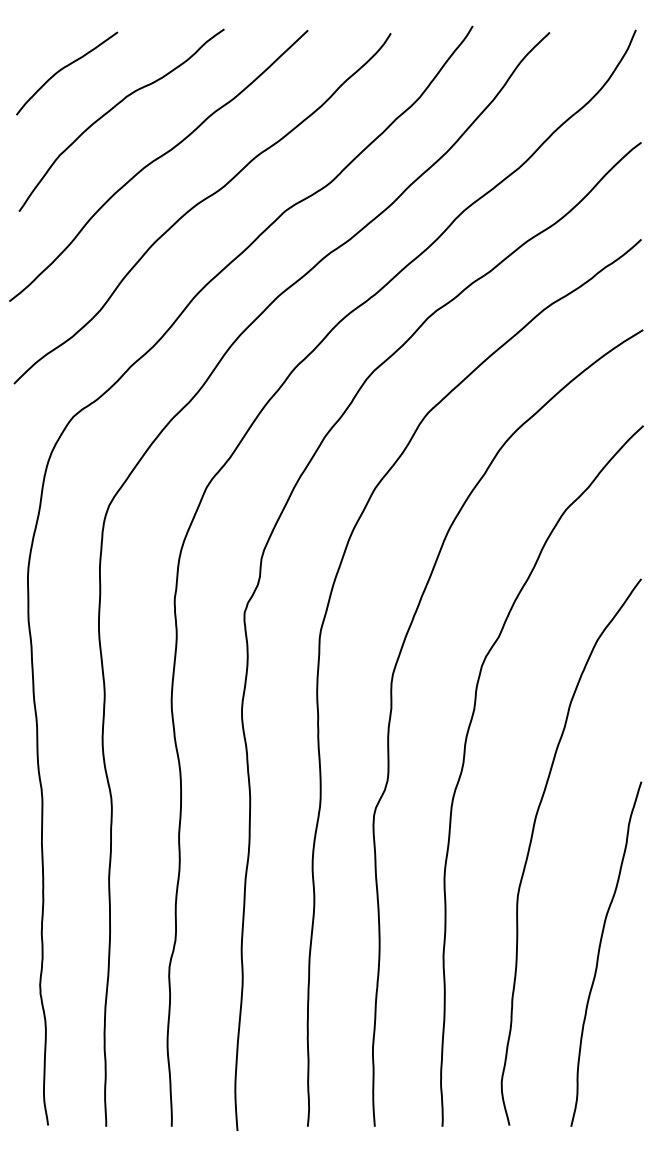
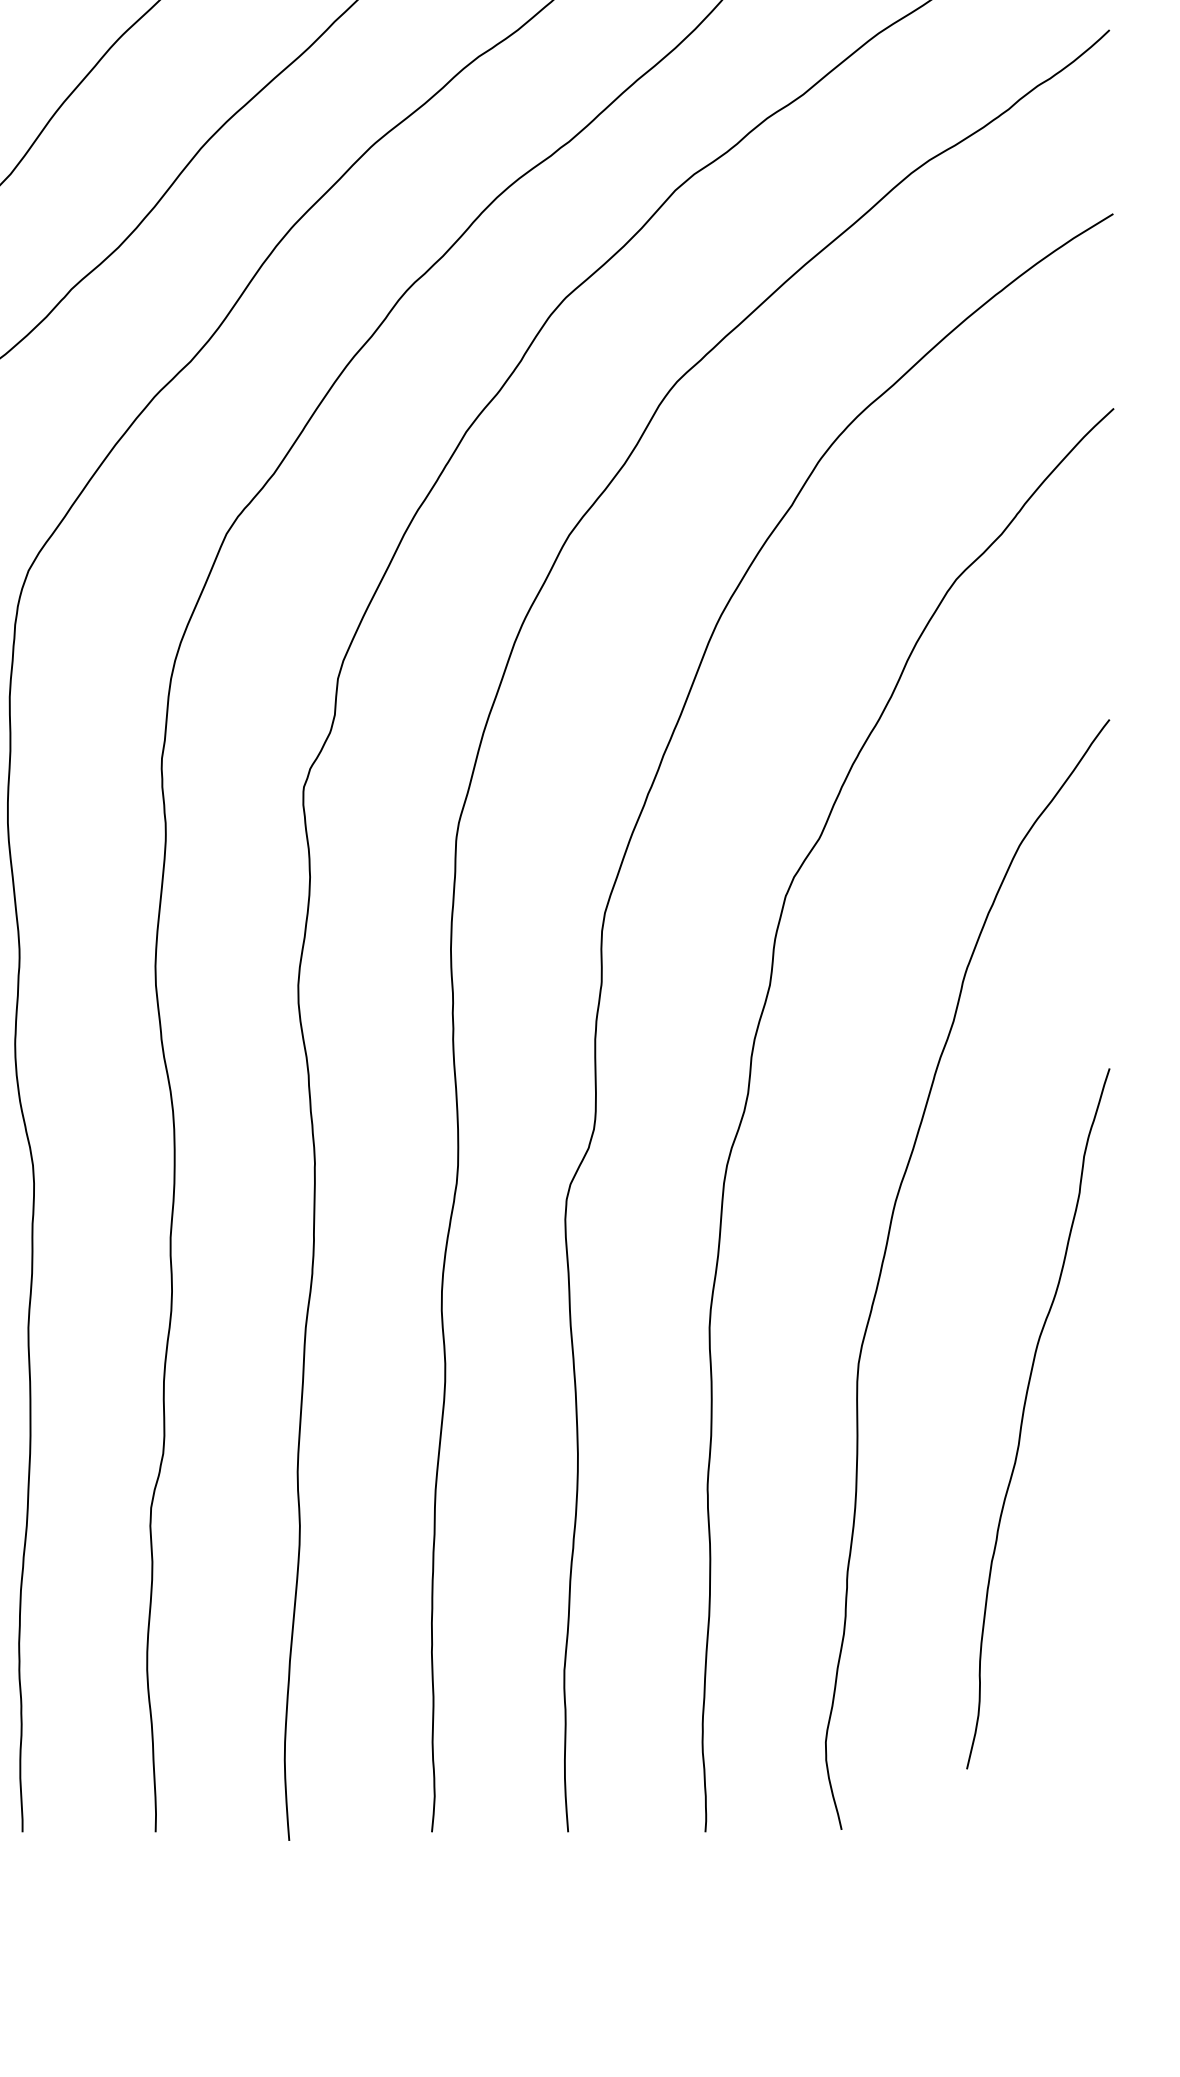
curve: (599, 953) -> (1024, 1417), moved

